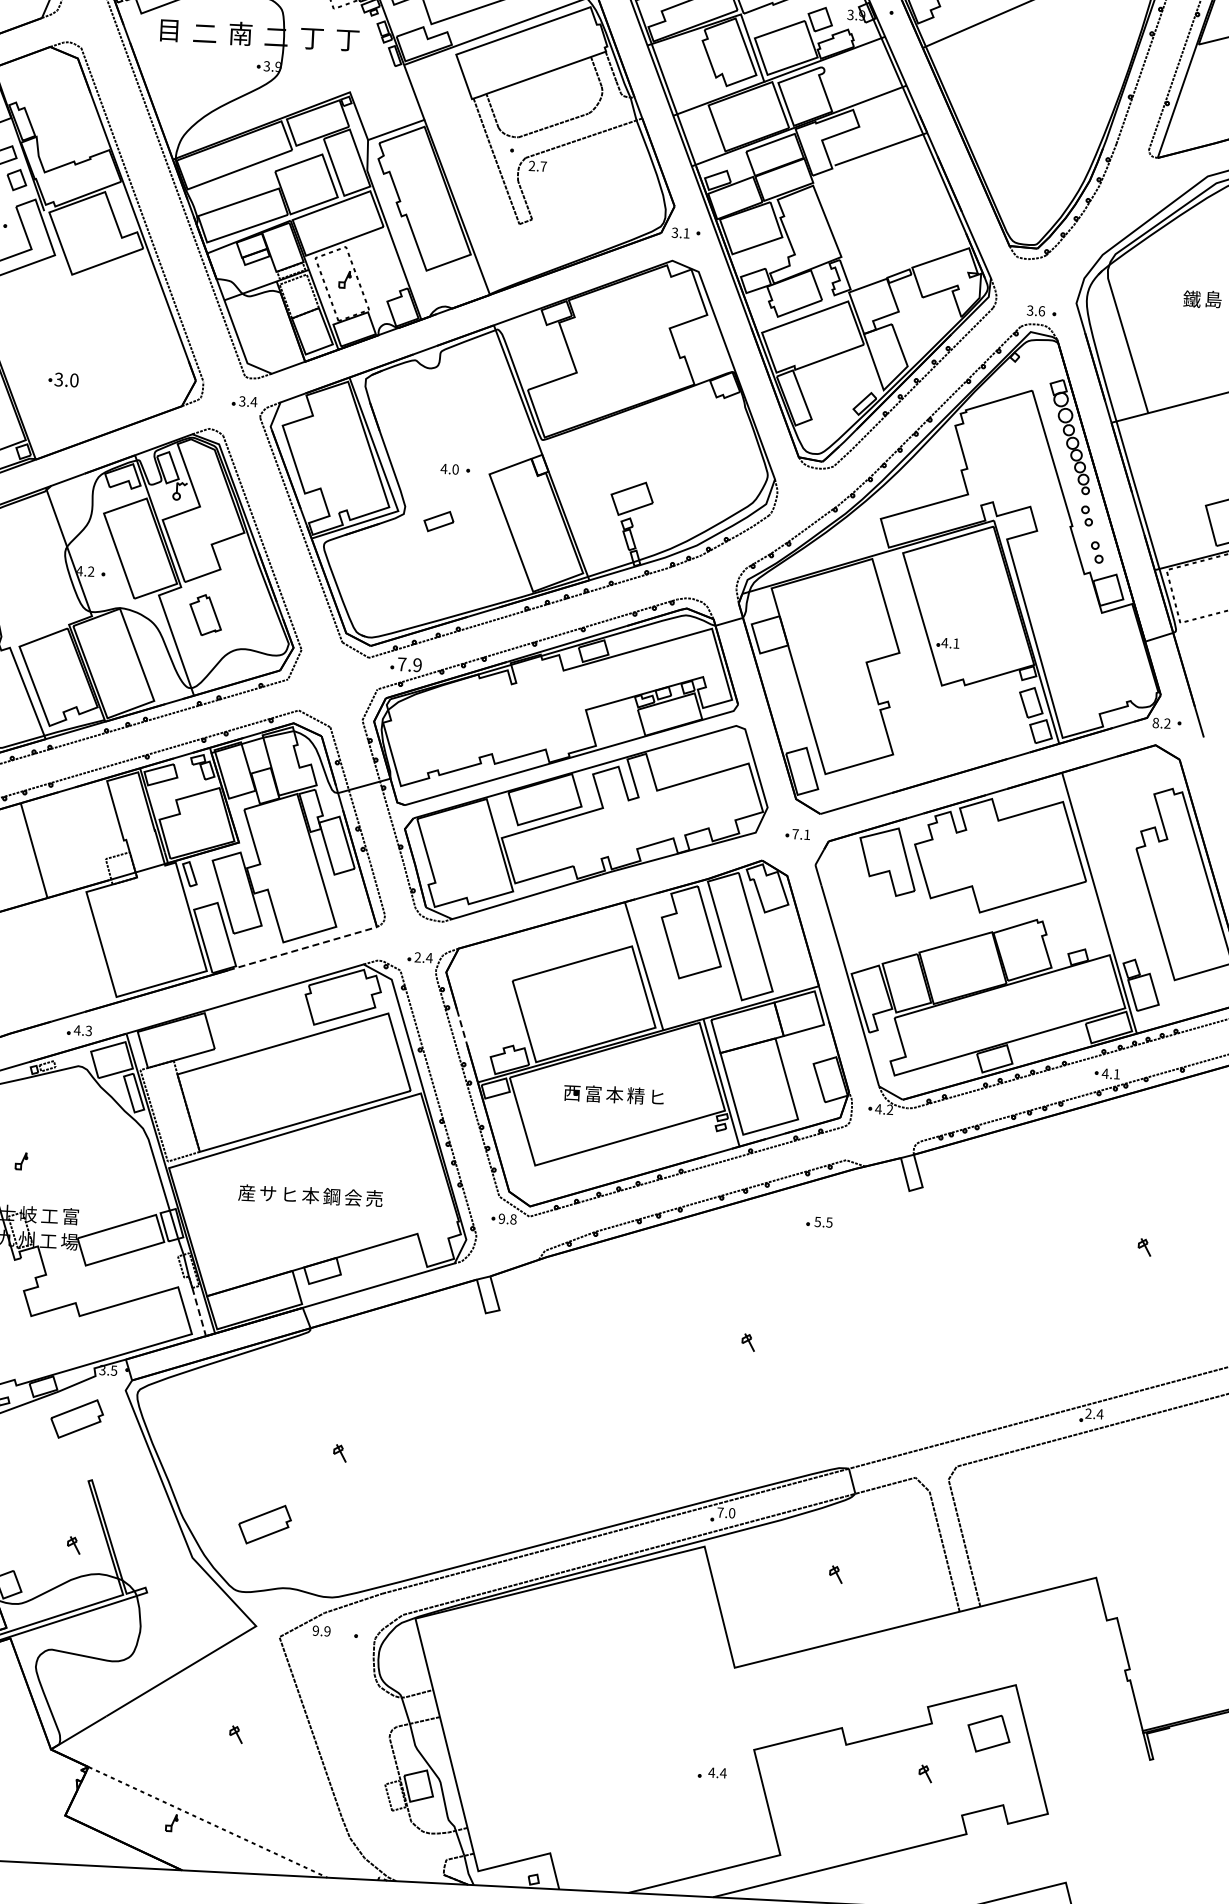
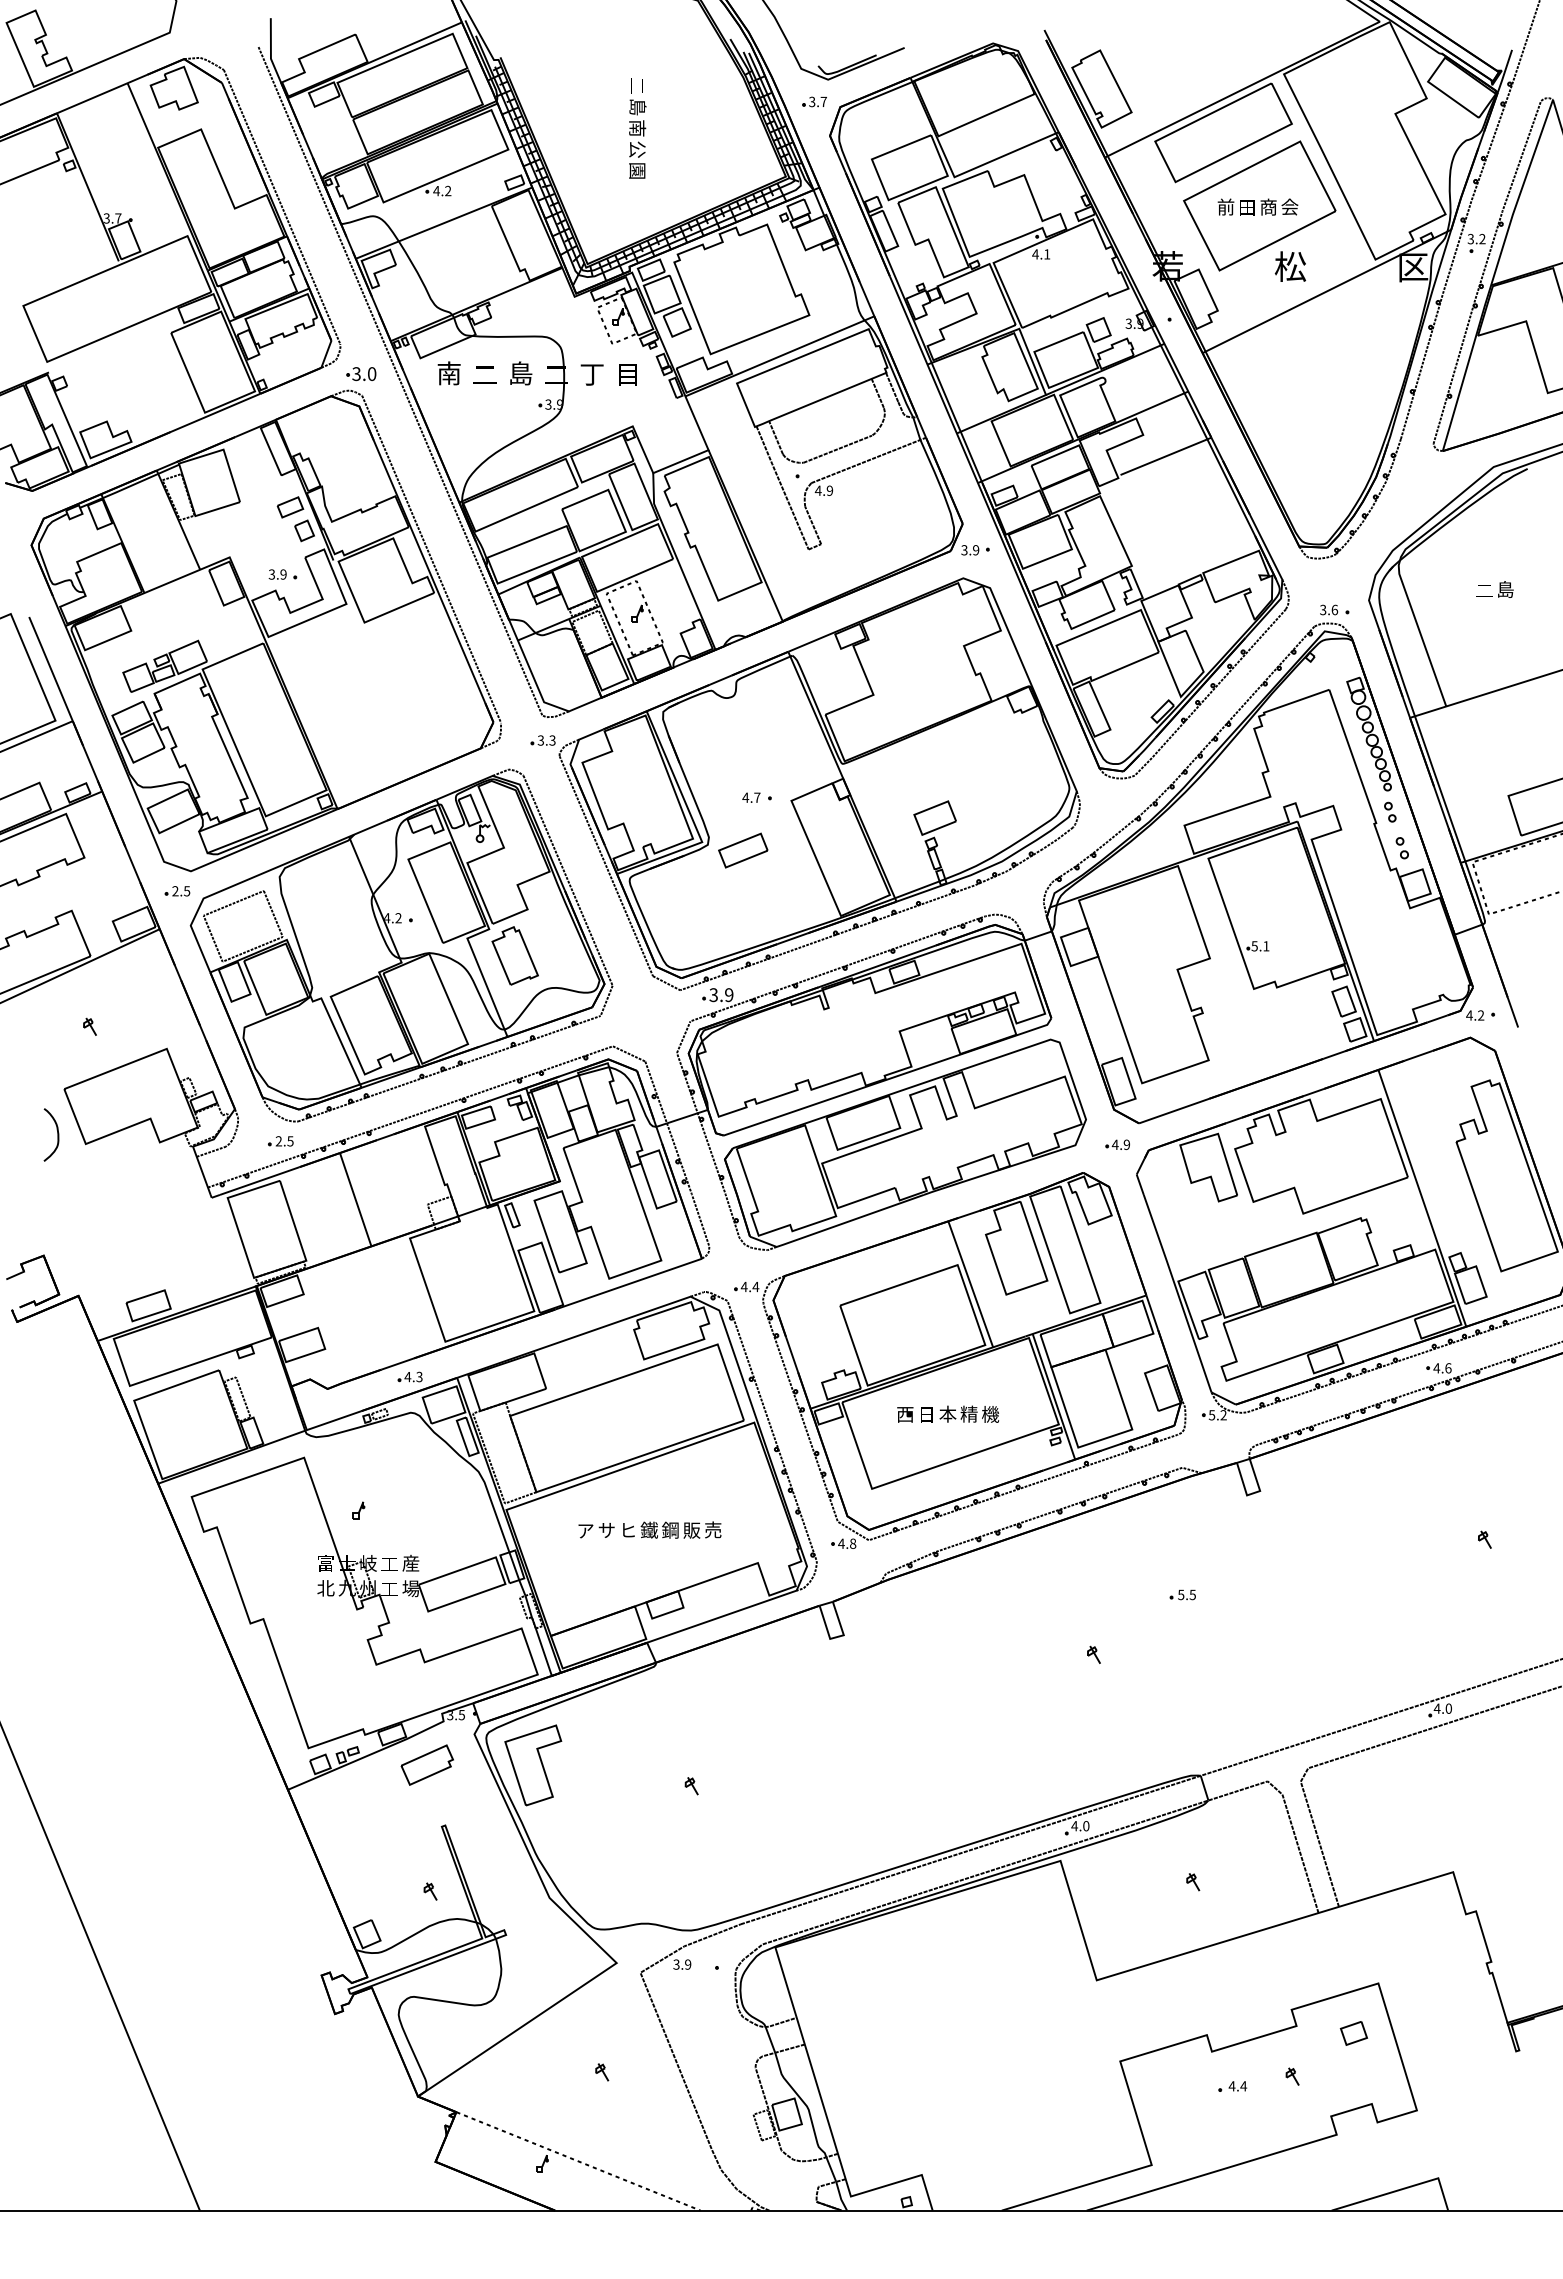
text: (168, 30) -> (448, 373), 目 -> 南
text: (240, 33) -> (520, 373), 南 -> 島
text: (347, 40) -> (627, 374), 丁 -> 目
text: (537, 166) -> (823, 490), 2.7 -> 4.9
text: (687, 233) -> (976, 550), 3.1 -> 3.9
text: (1191, 298) -> (1483, 589), 鐵 -> 二
part: (63, 380) -> (361, 374), moved
text: (253, 401) -> (552, 740), 3.4 -> 3.3
text: (455, 469) -> (757, 797), 4.0 -> 4.7
part: (439, 521) -> (743, 850), size x1.67
part: (205, 614) -> (514, 955), size x1.43
text: (944, 643) -> (1254, 946), 4.1 -> 5.1
text: (401, 664) -> (713, 995), 7.9 -> 3.9
text: (1155, 723) -> (1469, 1015), 8.2 -> 4.2
text: (800, 834) -> (1120, 1144), 7.1 -> 4.9
line: (302, 949) -> (628, 1284), dashed -> solid
text: (417, 956) -> (743, 1286), 2.4 -> 4.4
line: (462, 1028) -> (792, 1355), dashed -> solid
text: (1117, 1074) -> (1448, 1368), 4.1 -> 4.6
text: (593, 1094) -> (926, 1414), 富 -> 日
text: (657, 1097) -> (990, 1414), ヒ -> 機
text: (877, 1109) -> (1211, 1415), 4.2 -> 5.2
text: (246, 1192) -> (585, 1530), 産 -> ア
text: (310, 1194) -> (649, 1529), 本 -> 鐵
text: (352, 1196) -> (691, 1529), 会 -> 販
text: (70, 1215) -> (410, 1562), 富 -> 産
text: (501, 1218) -> (841, 1543), 9.8 -> 4.8
part: (819, 1221) -> (1182, 1594), moved
line: (198, 1312) -> (543, 1652), dashed -> solid
text: (1093, 1413) -> (1442, 1708), 2.4 -> 4.0
part: (183, 1424) -> (533, 1765), added
text: (720, 1512) -> (1074, 1826), 7.0 -> 4.0
part: (264, 1523) -> (619, 1860), removed
text: (315, 1630) -> (676, 1964), 9.9 -> 3.9
part: (988, 1733) -> (1353, 2033), size x0.62
part: (712, 1772) -> (1232, 2086), moved

